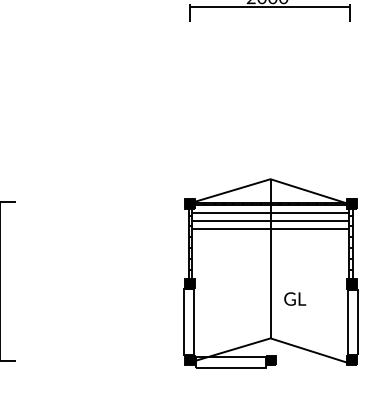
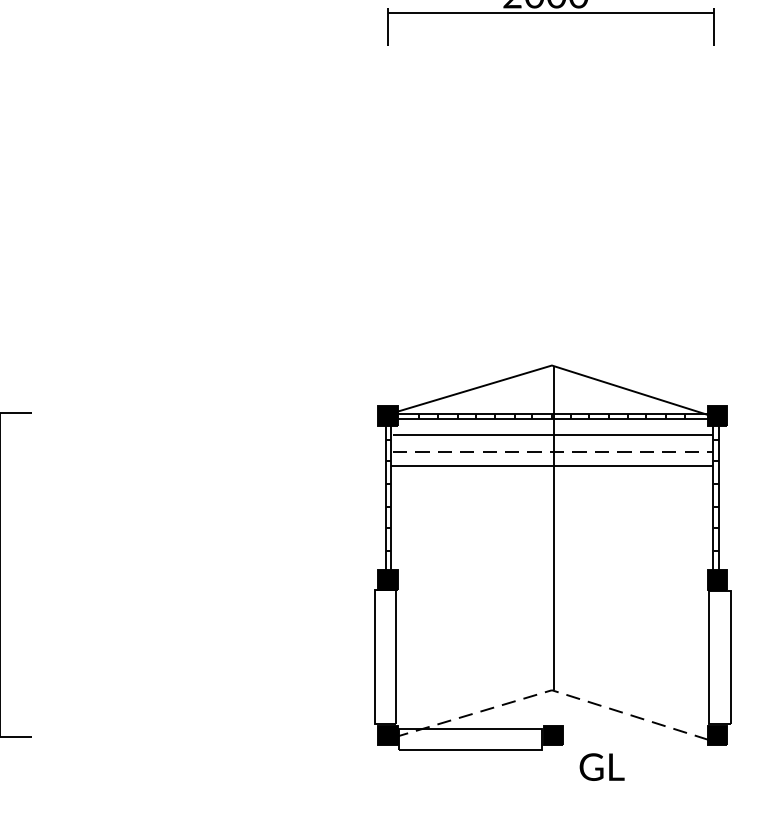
line: (271, 221) -> (553, 451), solid -> dashed
text: (295, 298) -> (602, 765), moved
line: (272, 338) -> (555, 690), solid -> dashed

